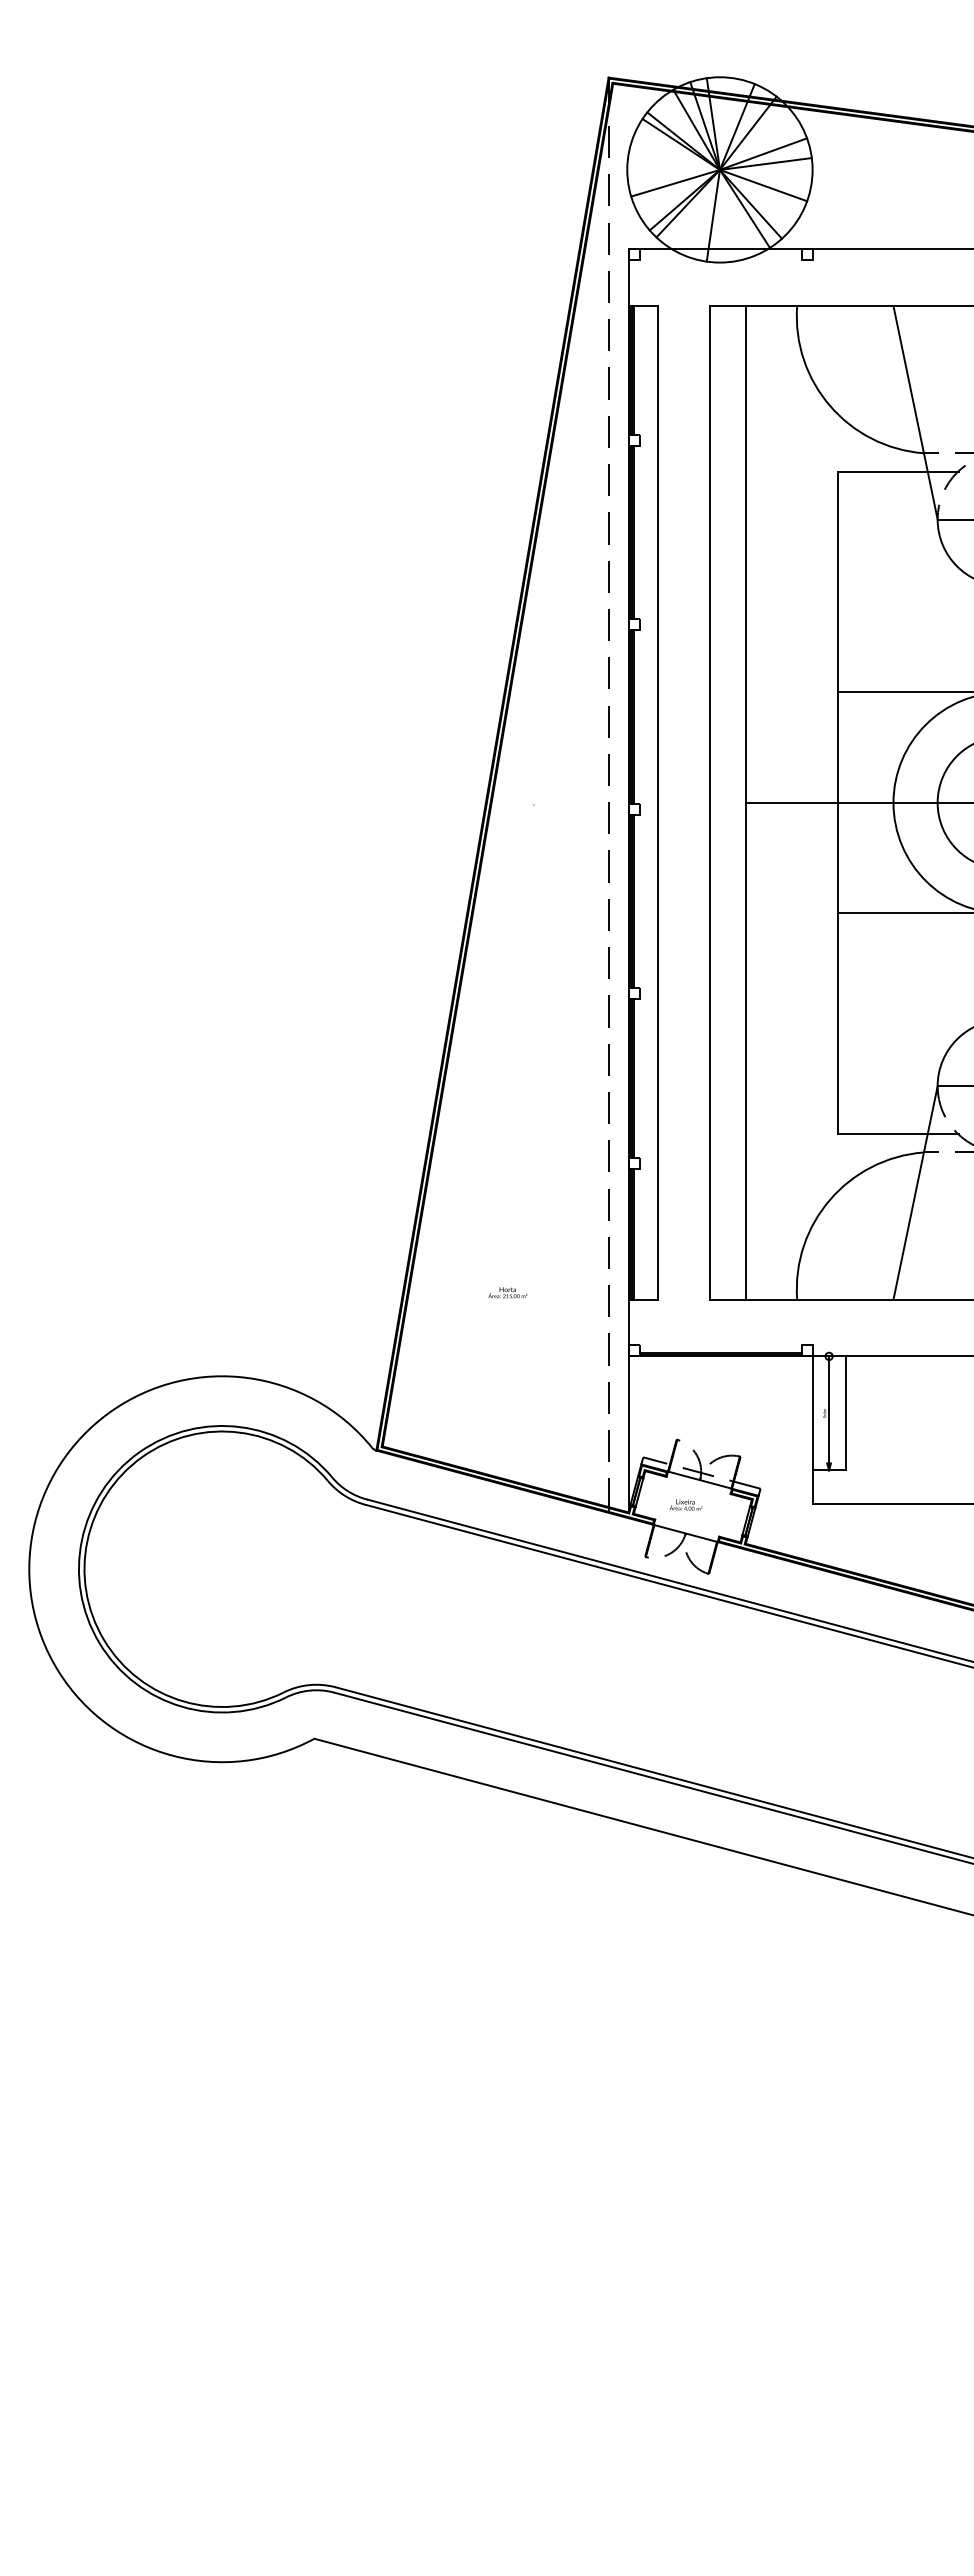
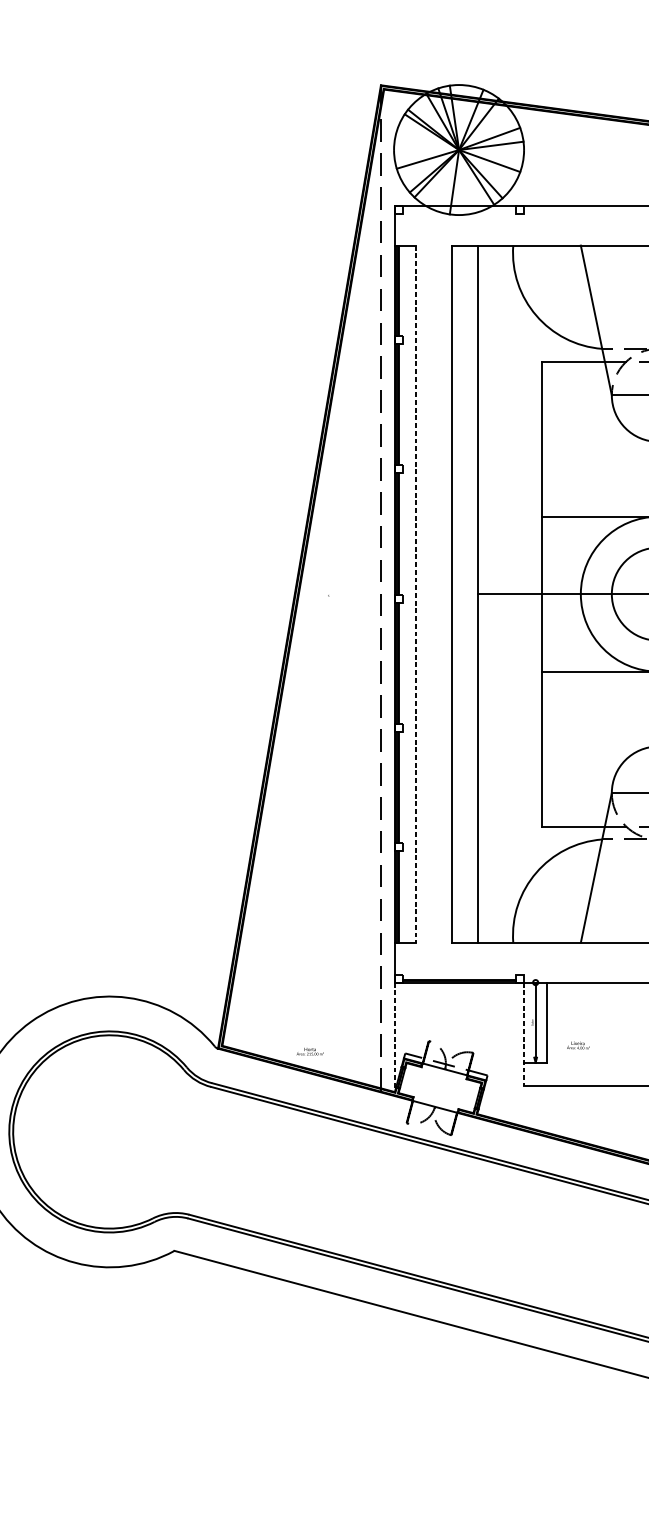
line: (657, 802) -> (415, 593), solid -> dashed
text: (507, 1292) -> (310, 1051), moved
line: (812, 1430) -> (524, 1034), solid -> dashed
line: (628, 1434) -> (394, 1037), solid -> dashed
text: (685, 1504) -> (578, 1045), moved

